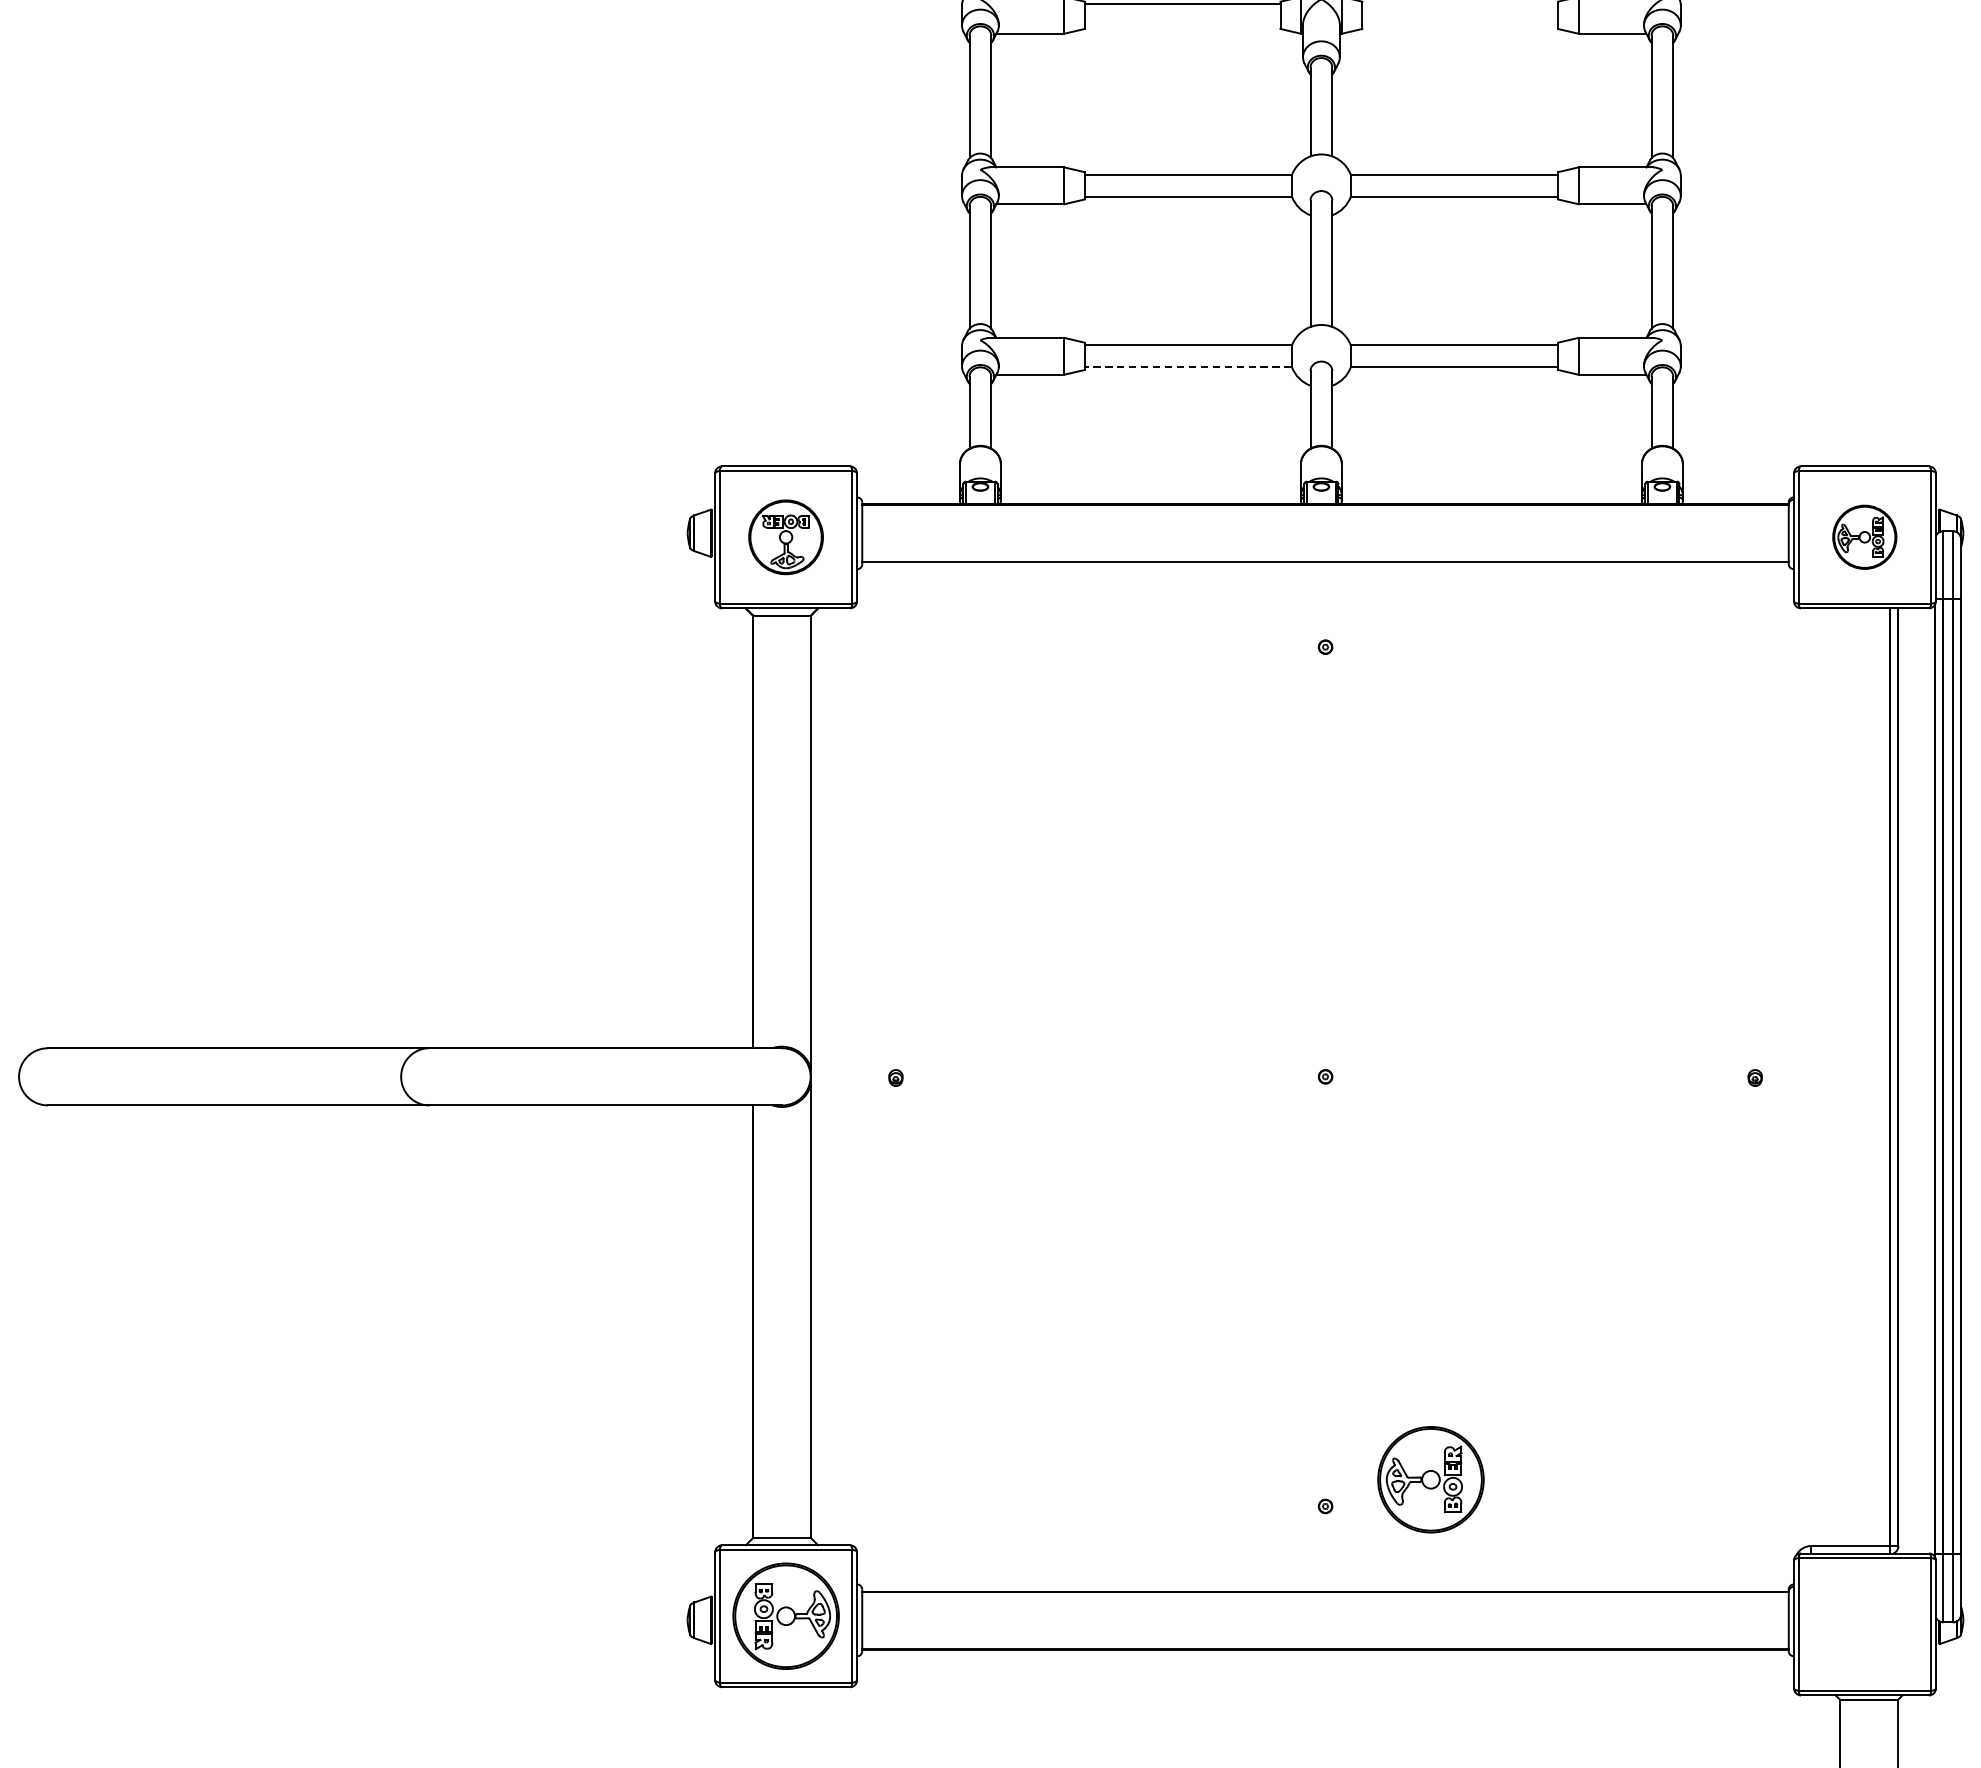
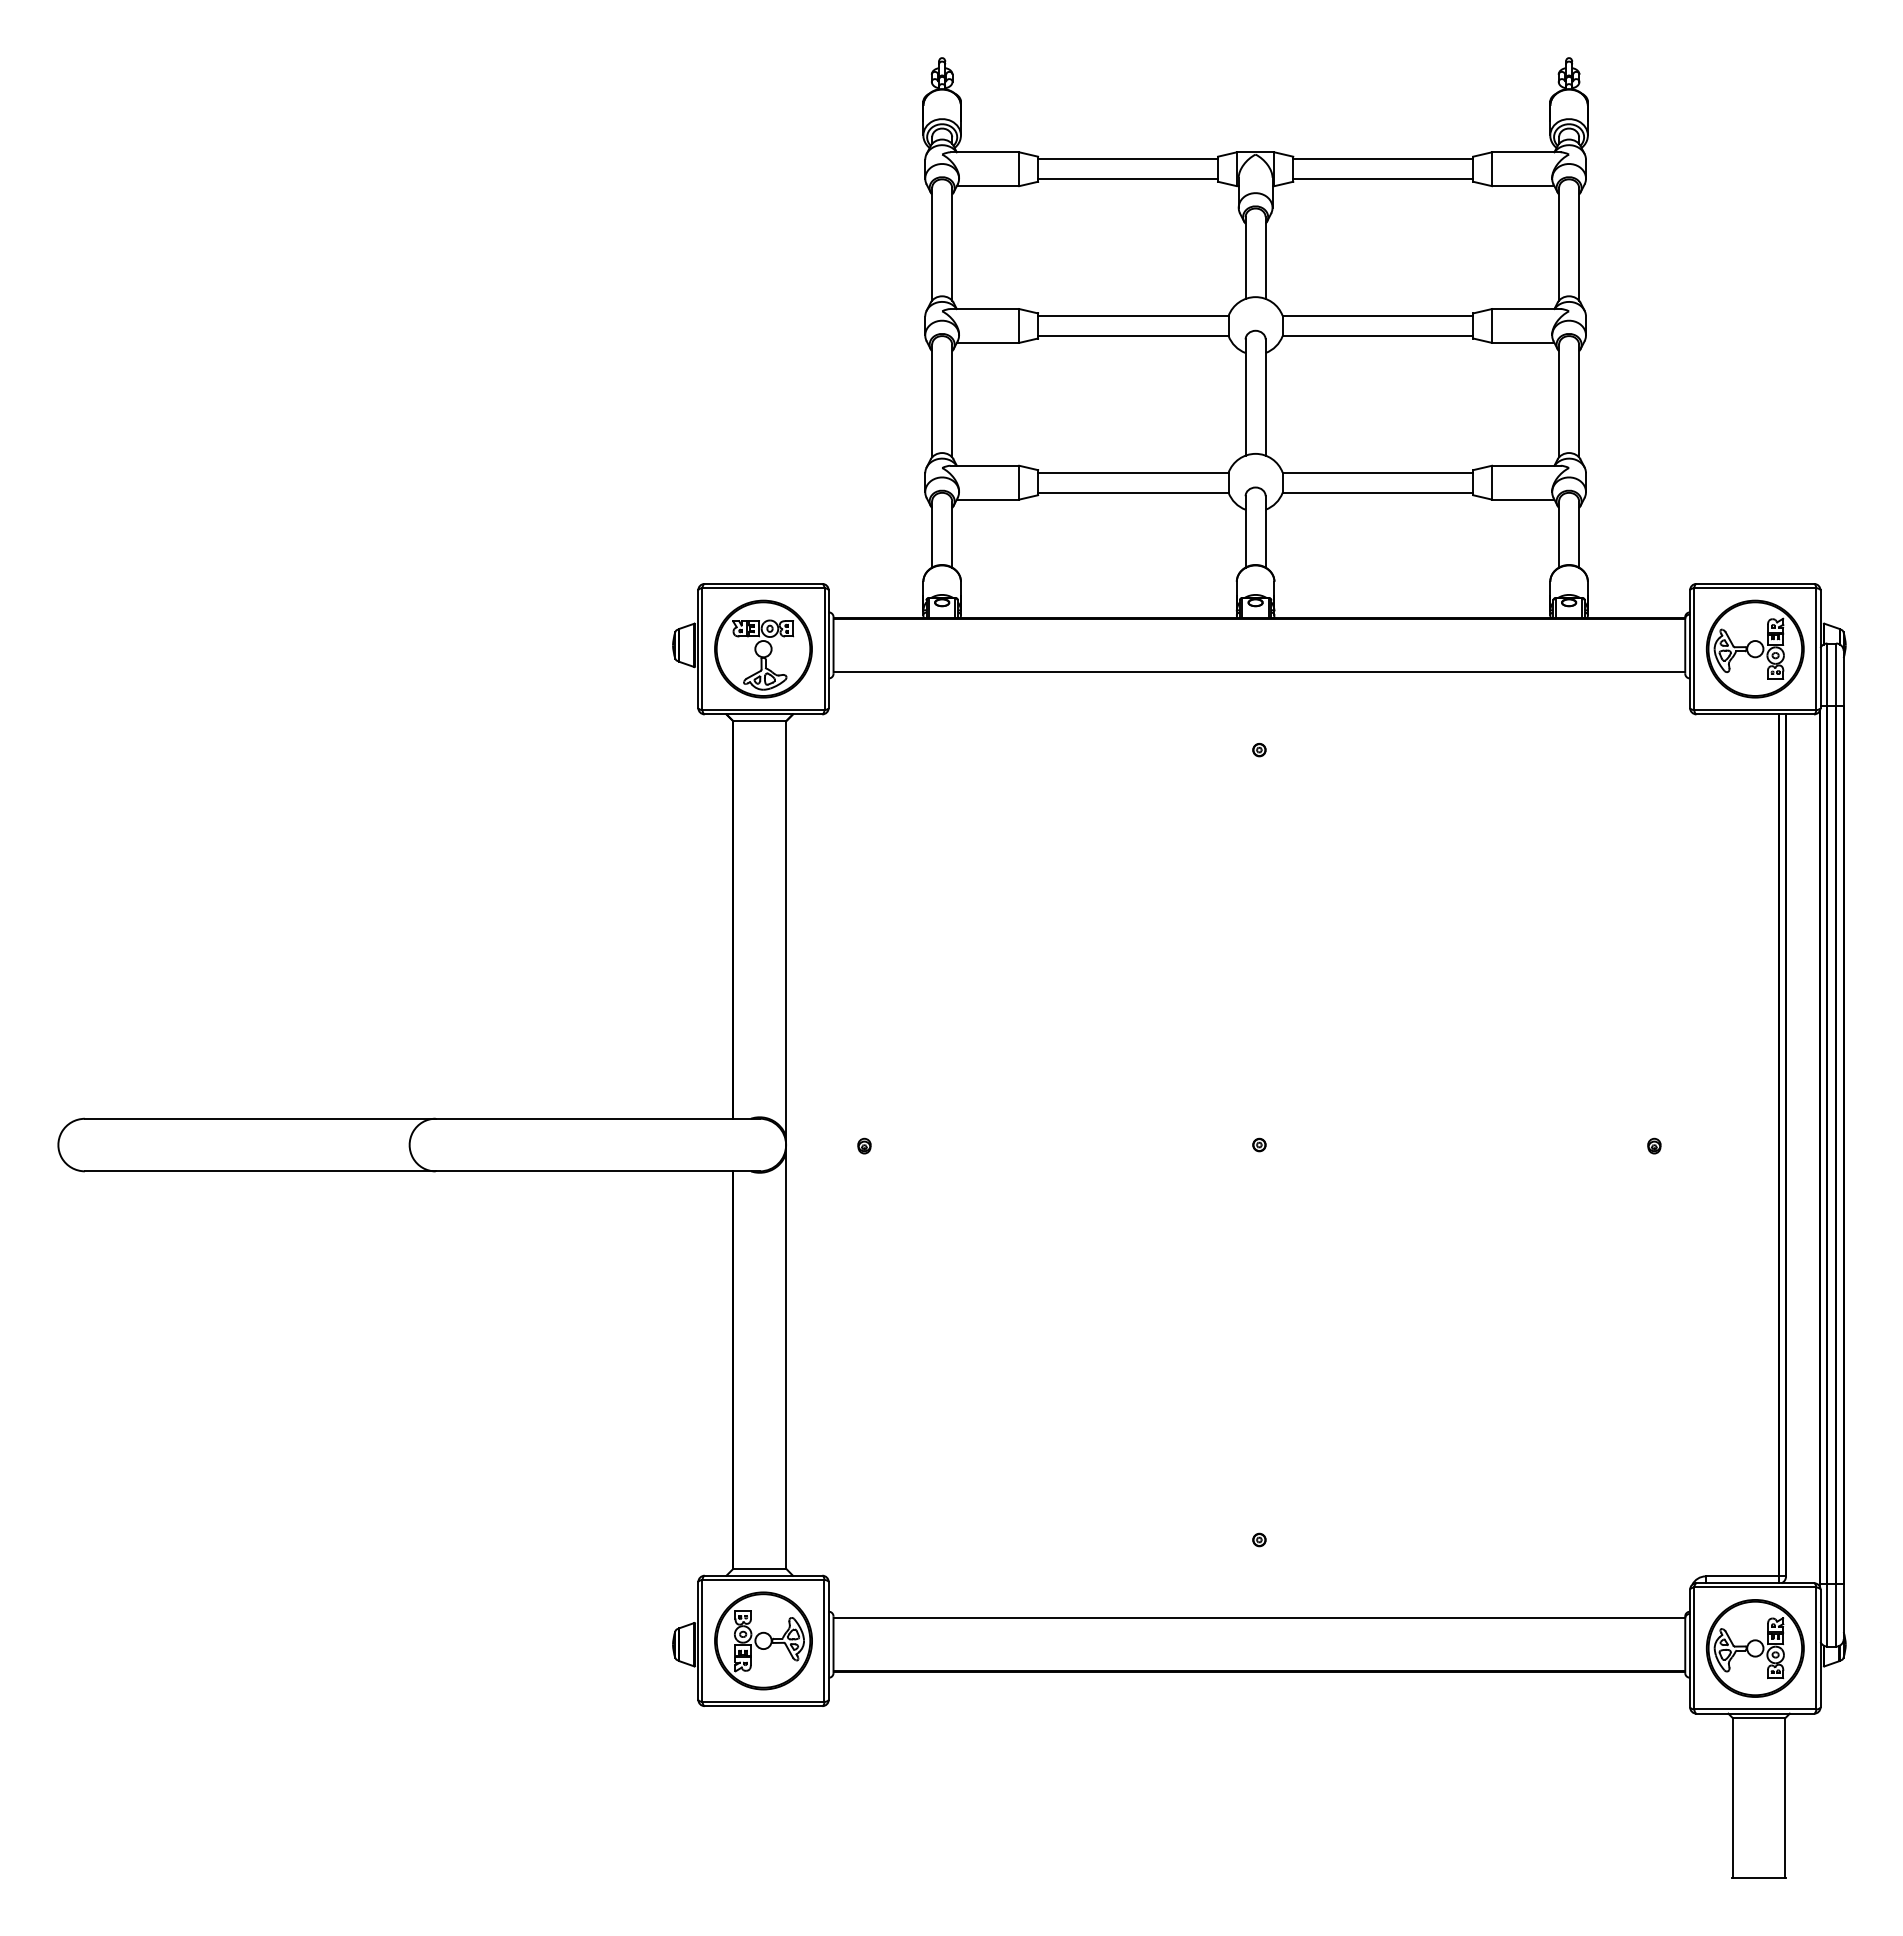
line: (1460, 4) -> (1383, 159), added
line: (1183, 26) -> (1128, 179), added
line: (1460, 26) -> (1383, 179), added
line: (1187, 366) -> (1132, 492), dashed -> solid
part: (786, 536) -> (763, 648), size x1.43
part: (1864, 536) -> (1754, 648), size x1.67
part: (1430, 1479) -> (1754, 1648), moved

